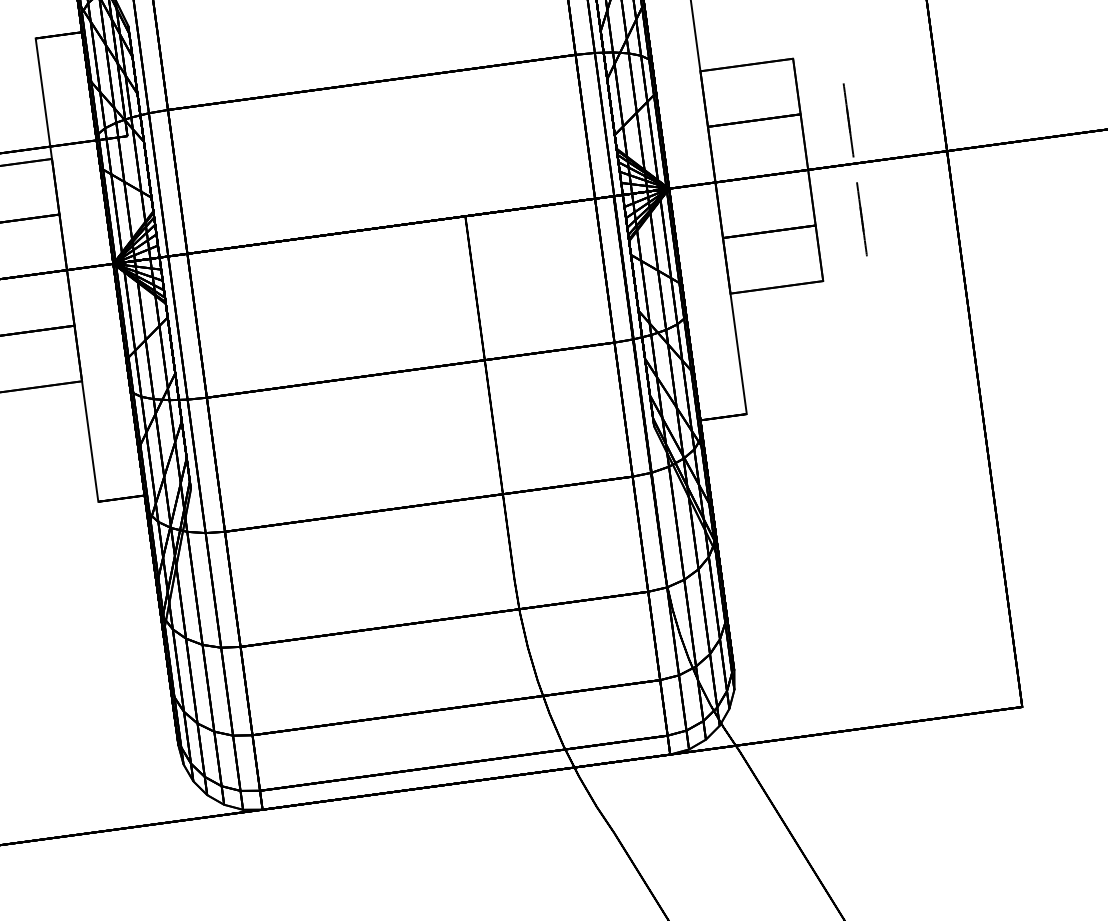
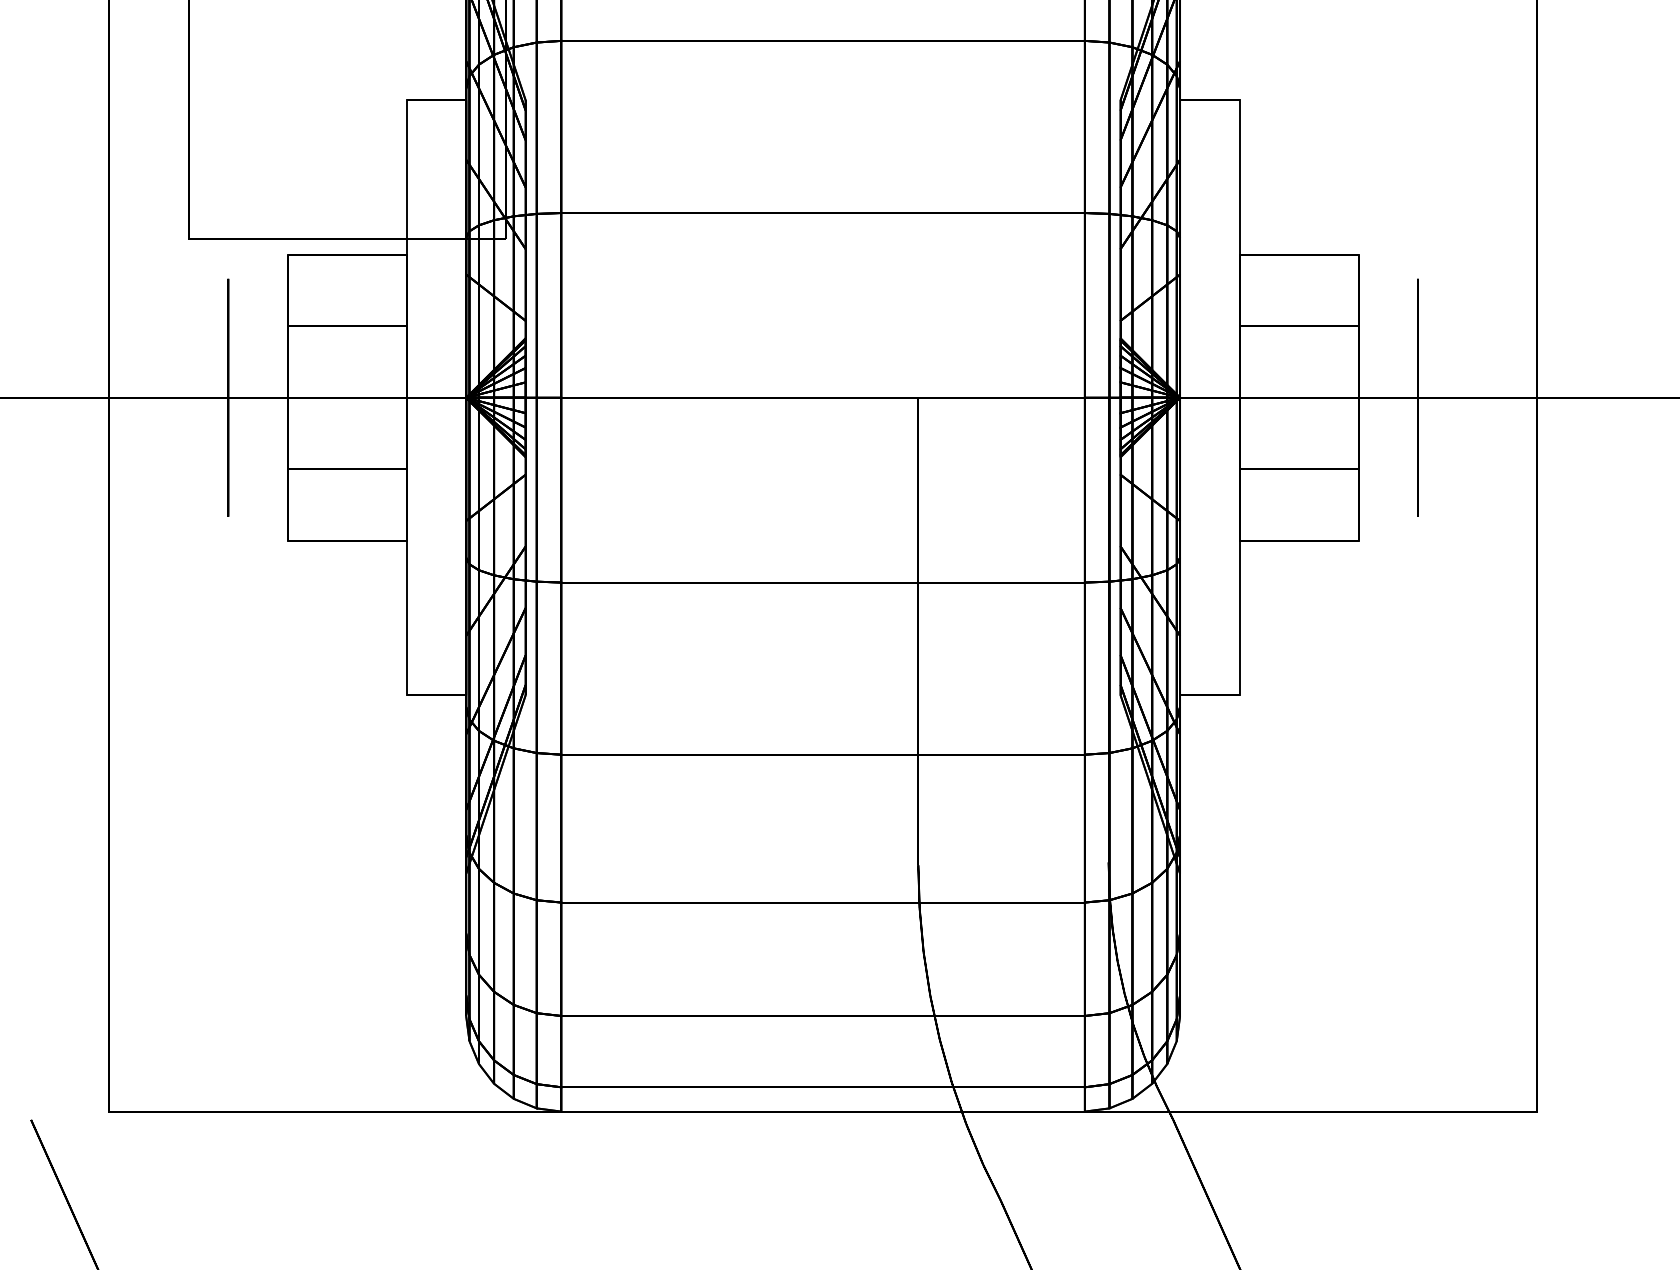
circle: (854, 163) -> (1417, 397), dashed -> solid

